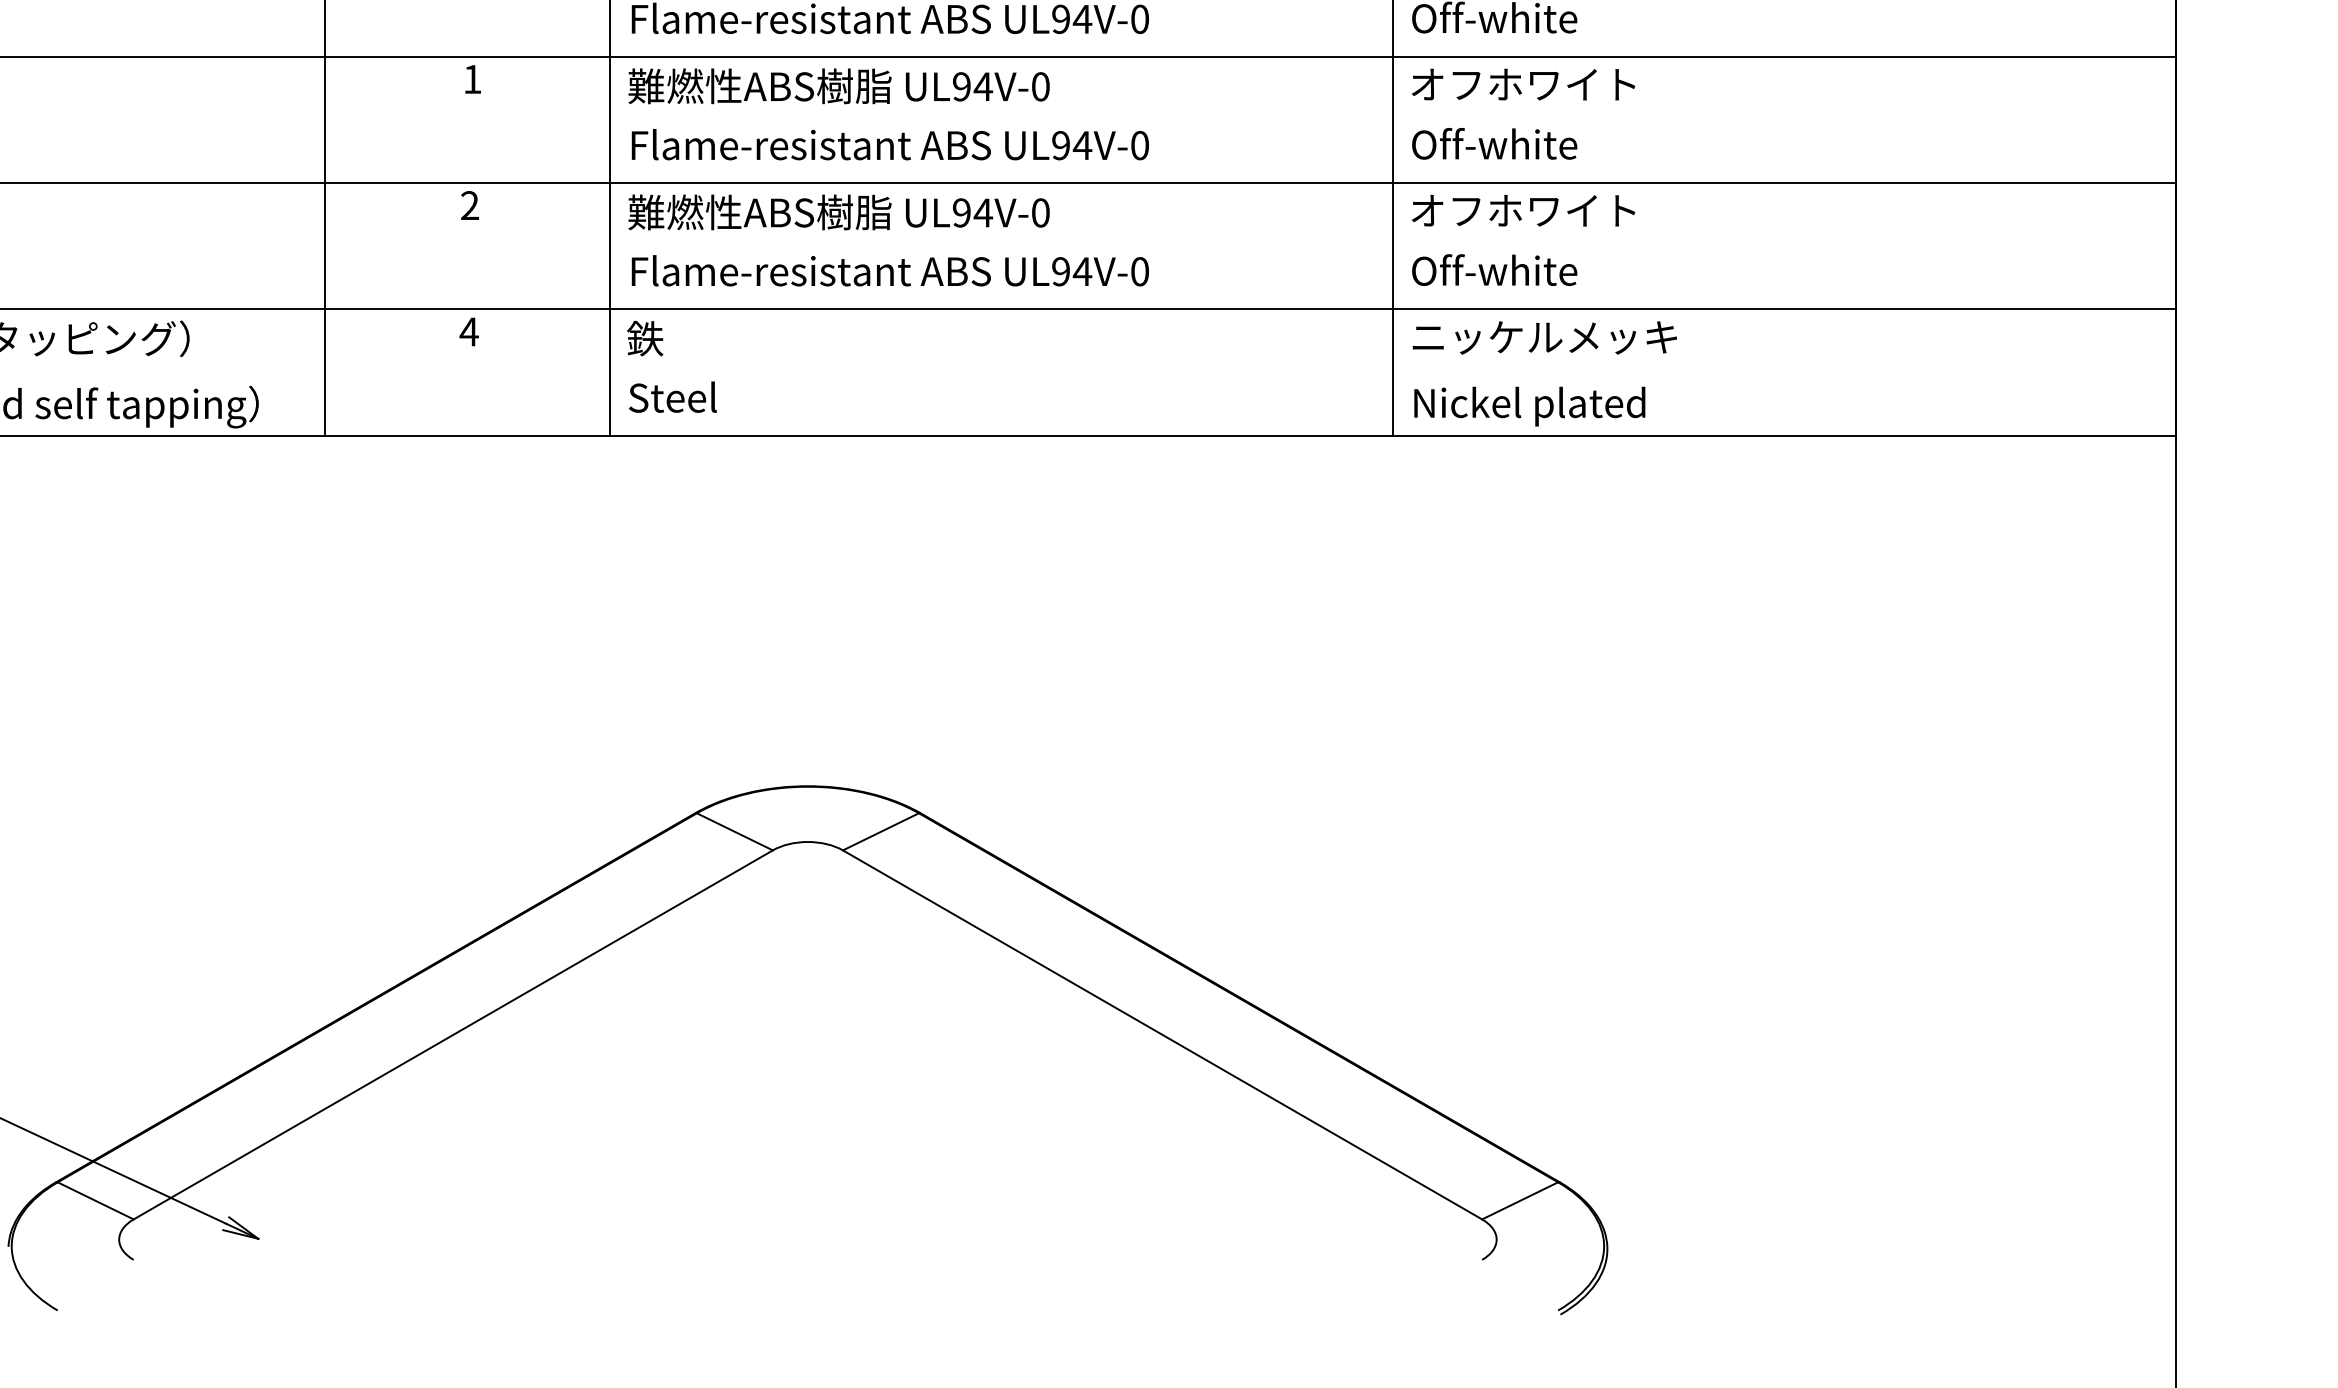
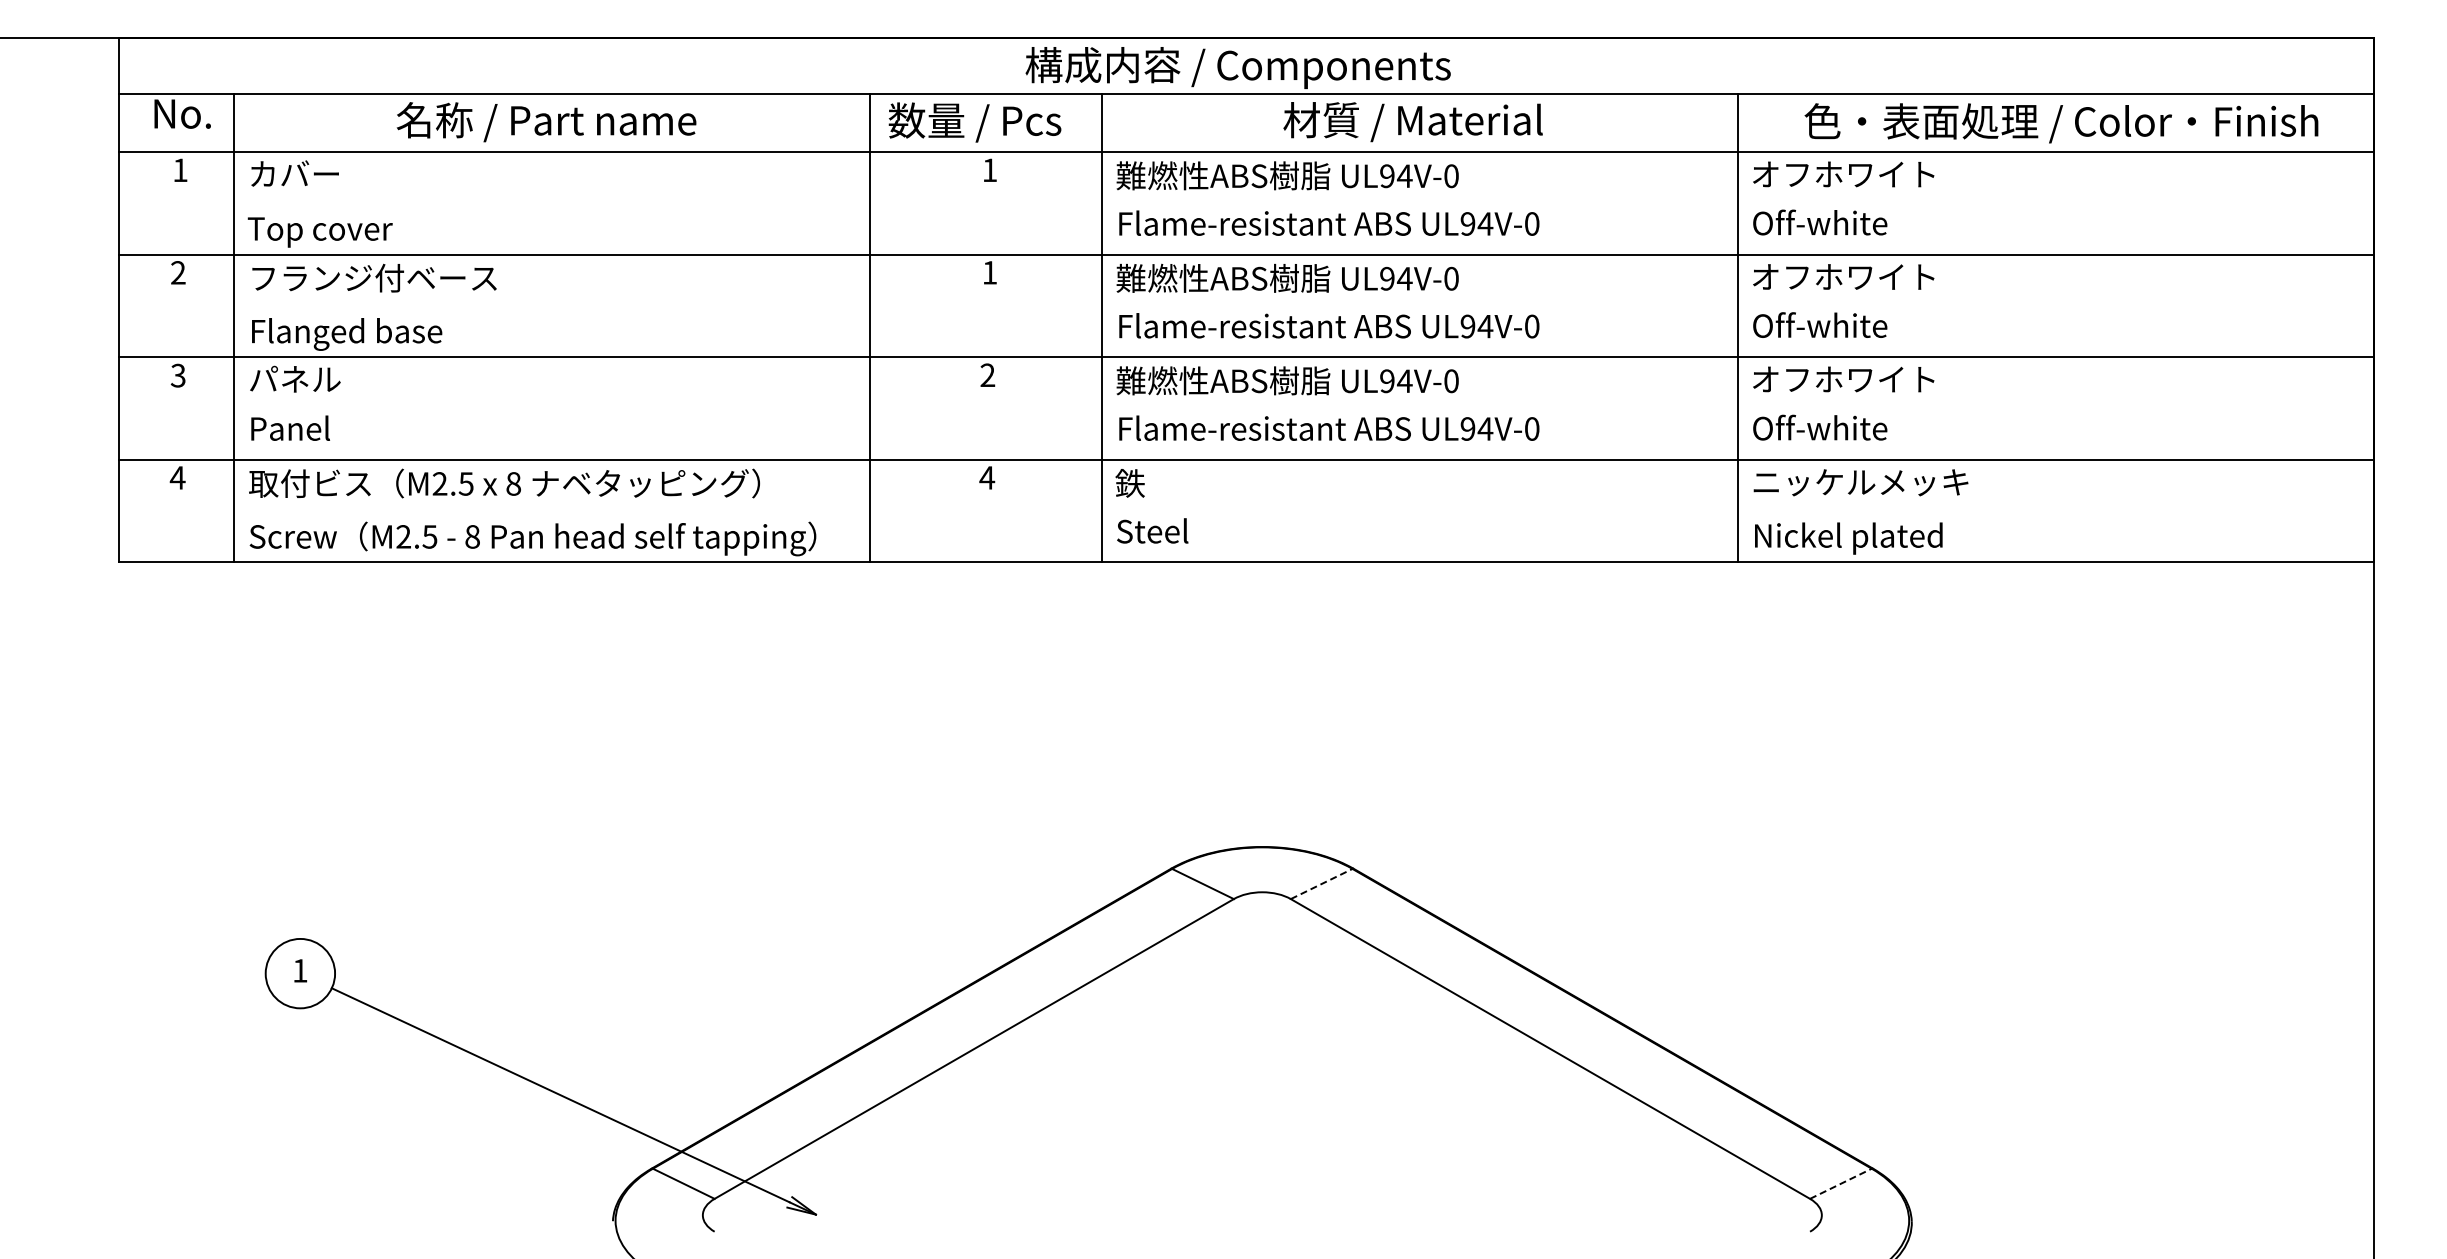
line: (881, 831) -> (1322, 883), solid -> dashed
line: (1520, 1200) -> (1841, 1183), solid -> dashed

